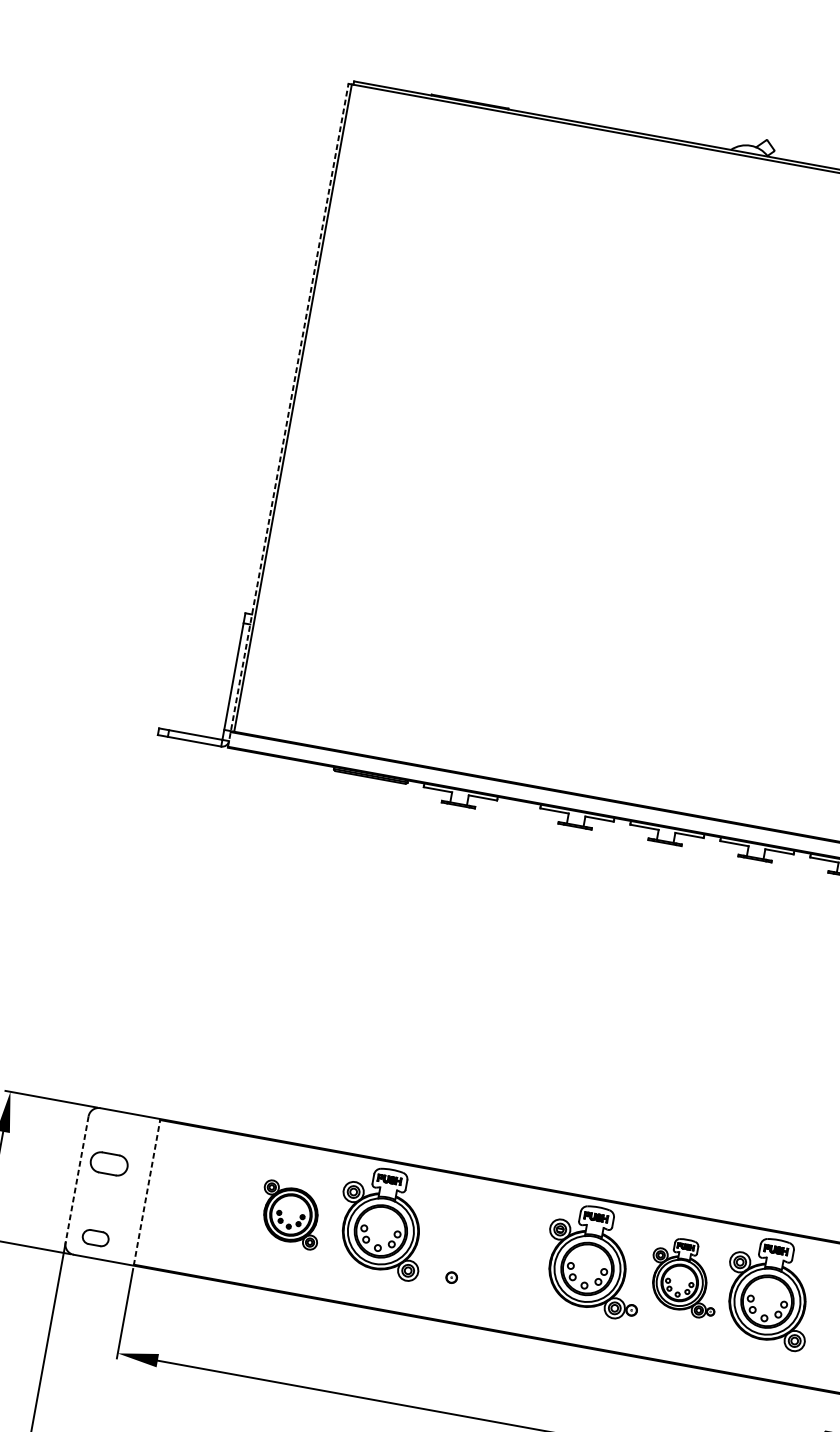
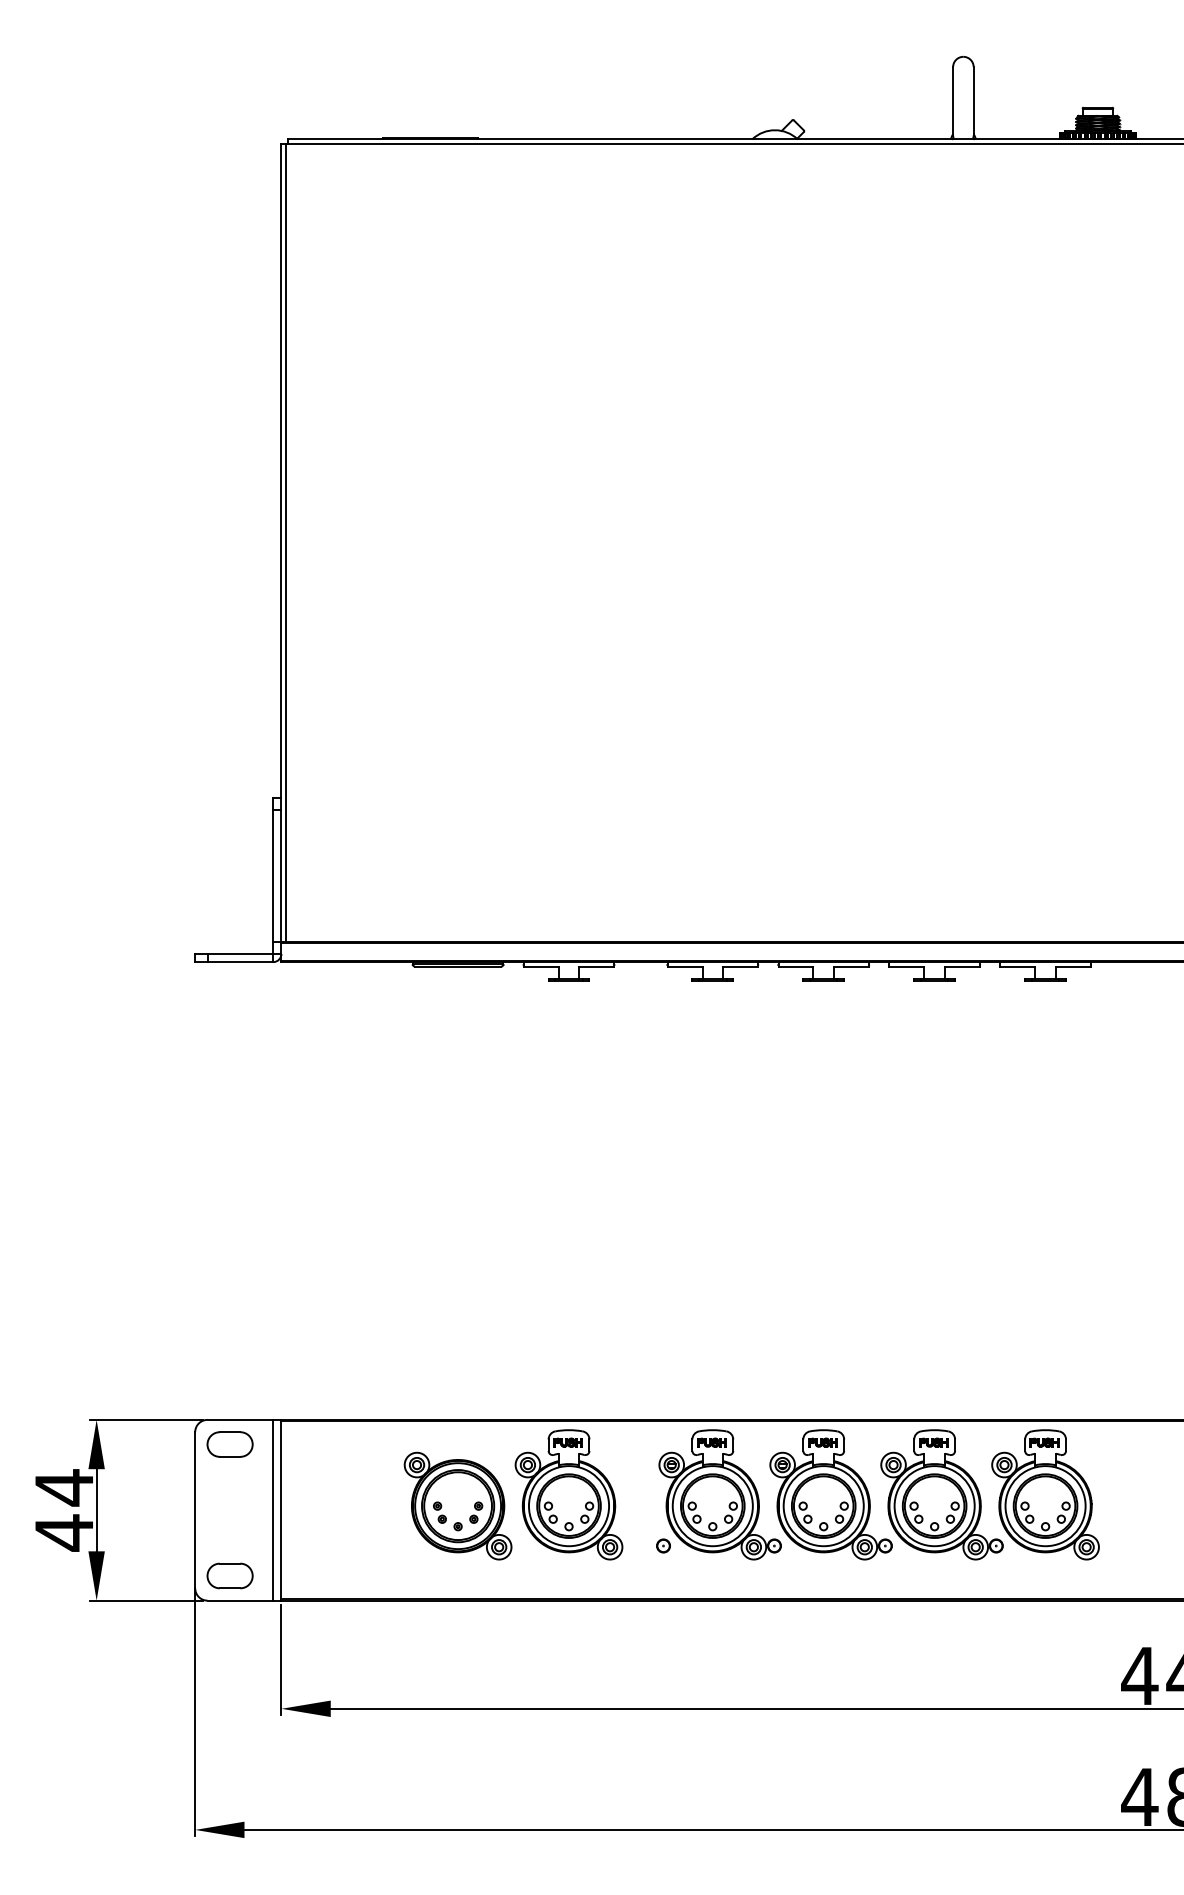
line: (288, 415) -> (281, 552), dashed -> solid
part: (108, 1163) -> (229, 1444), moved
line: (77, 1179) -> (195, 1510), dashed -> solid
line: (140, 1190) -> (273, 1509), added
line: (147, 1191) -> (281, 1509), dashed -> solid
part: (290, 1214) -> (457, 1505), size x1.43
part: (95, 1237) -> (229, 1575), size x1.43
part: (504, 1244) -> (719, 1494), added
part: (684, 1276) -> (941, 1494), size x1.43

